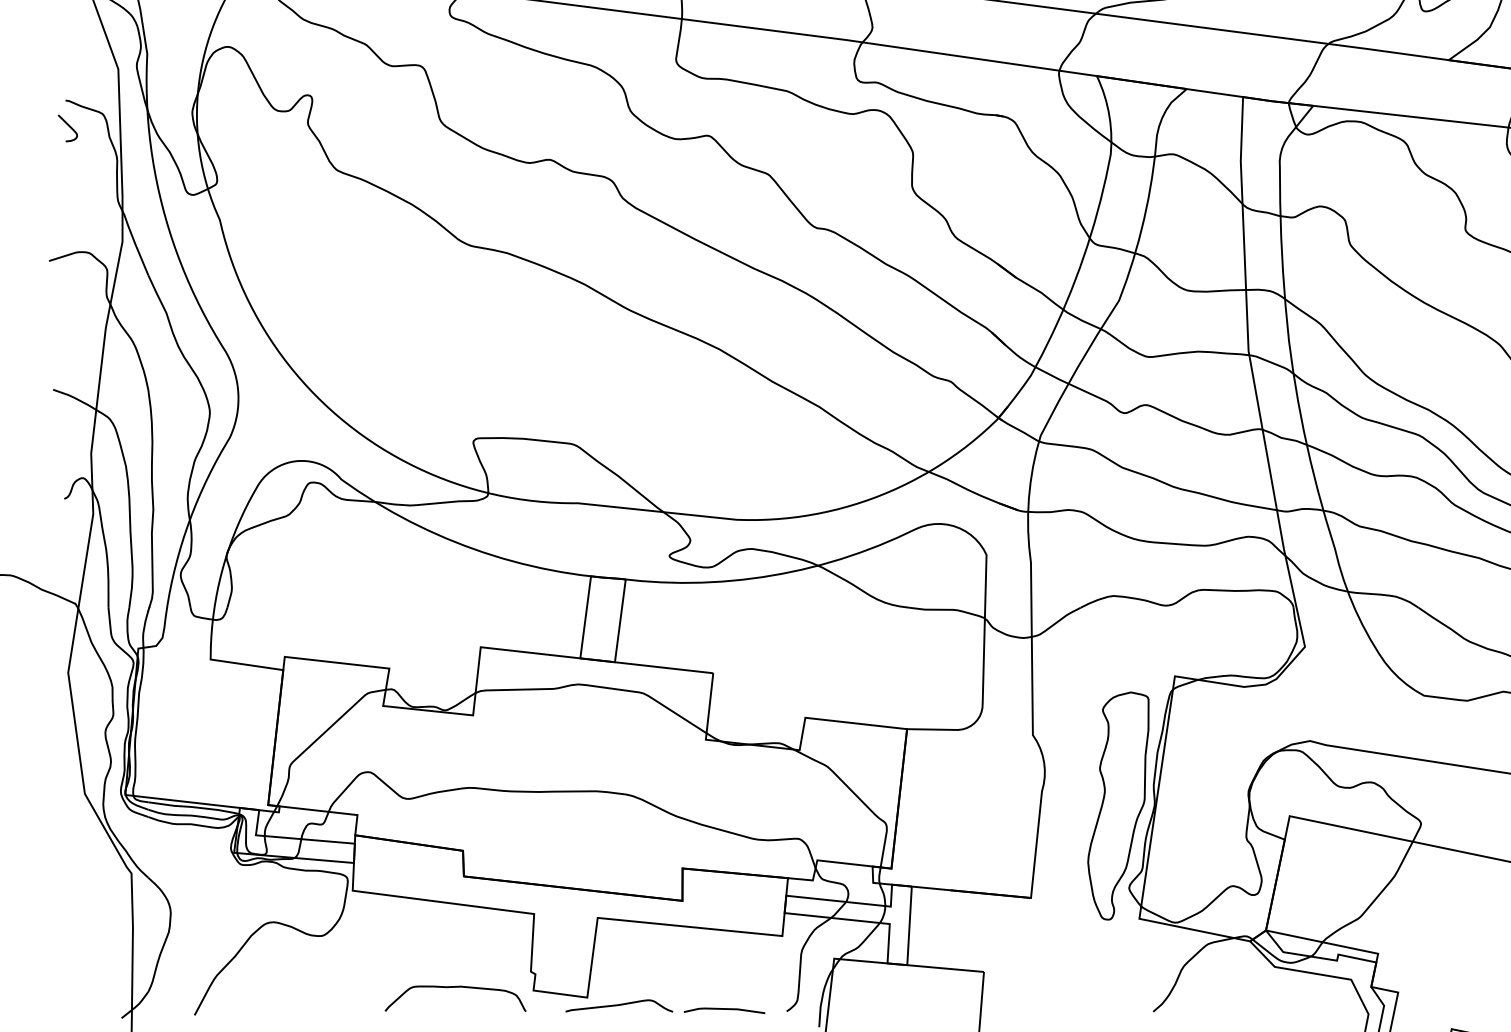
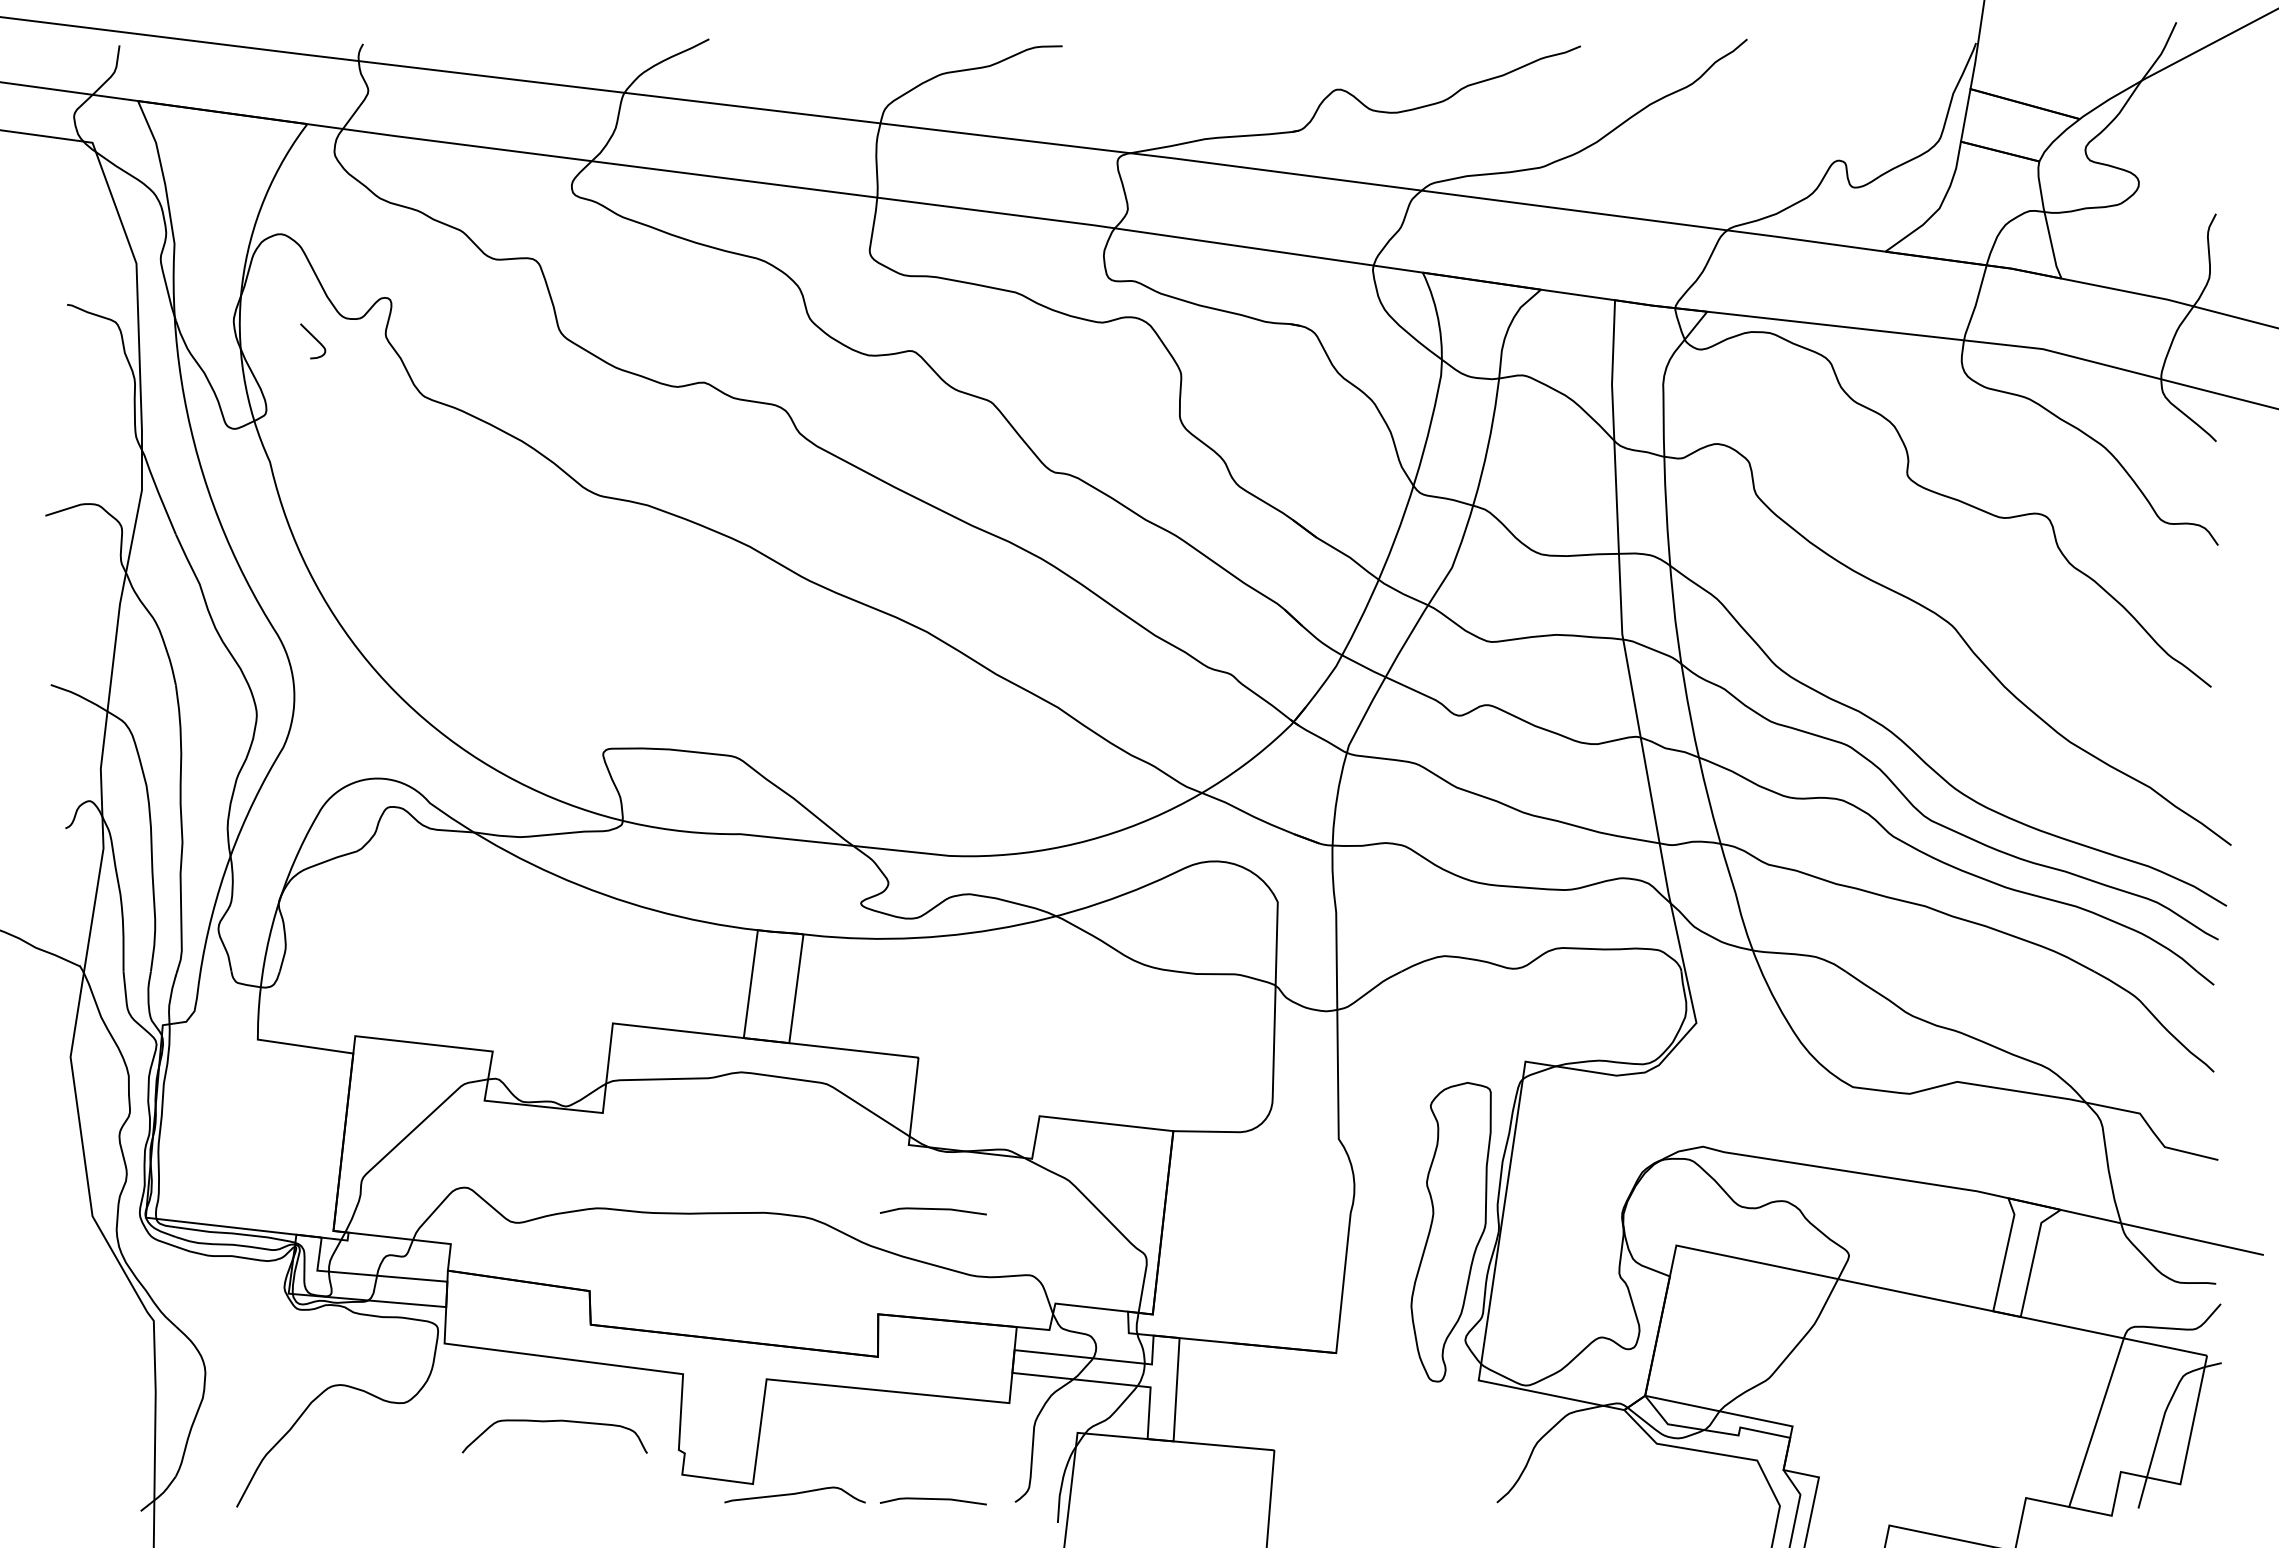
curve: (68, 126) -> (314, 339), moved
line: (723, 788) -> (932, 1209), added
curve: (455, 987) -> (554, 1421), moved

